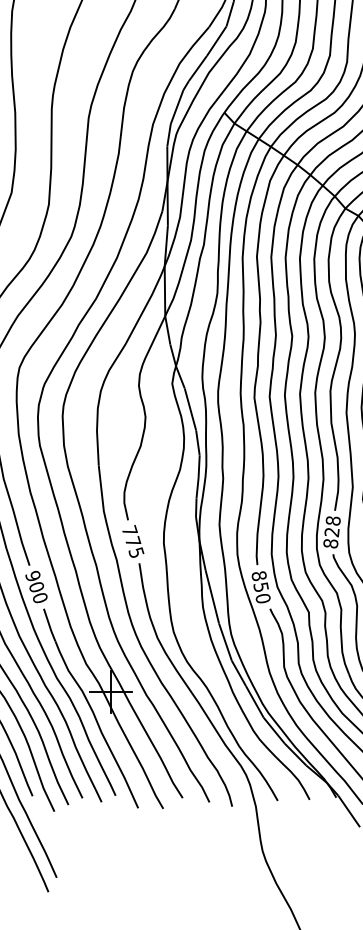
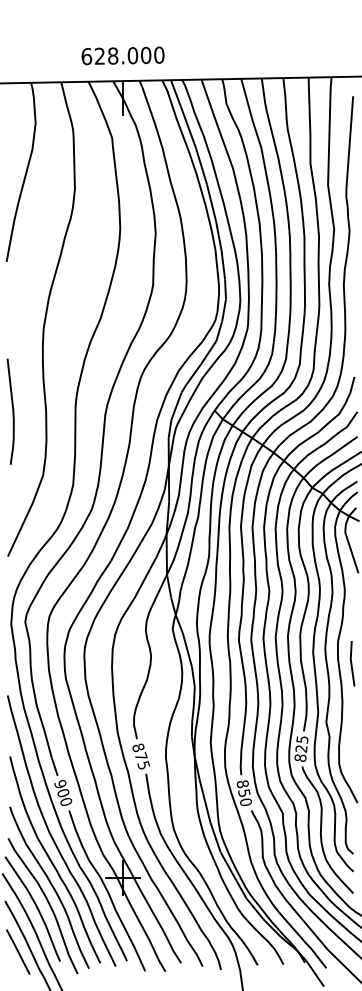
text: (333, 520) -> (302, 739), 828 -> 825
text: (129, 530) -> (138, 747), 775 -> 875

